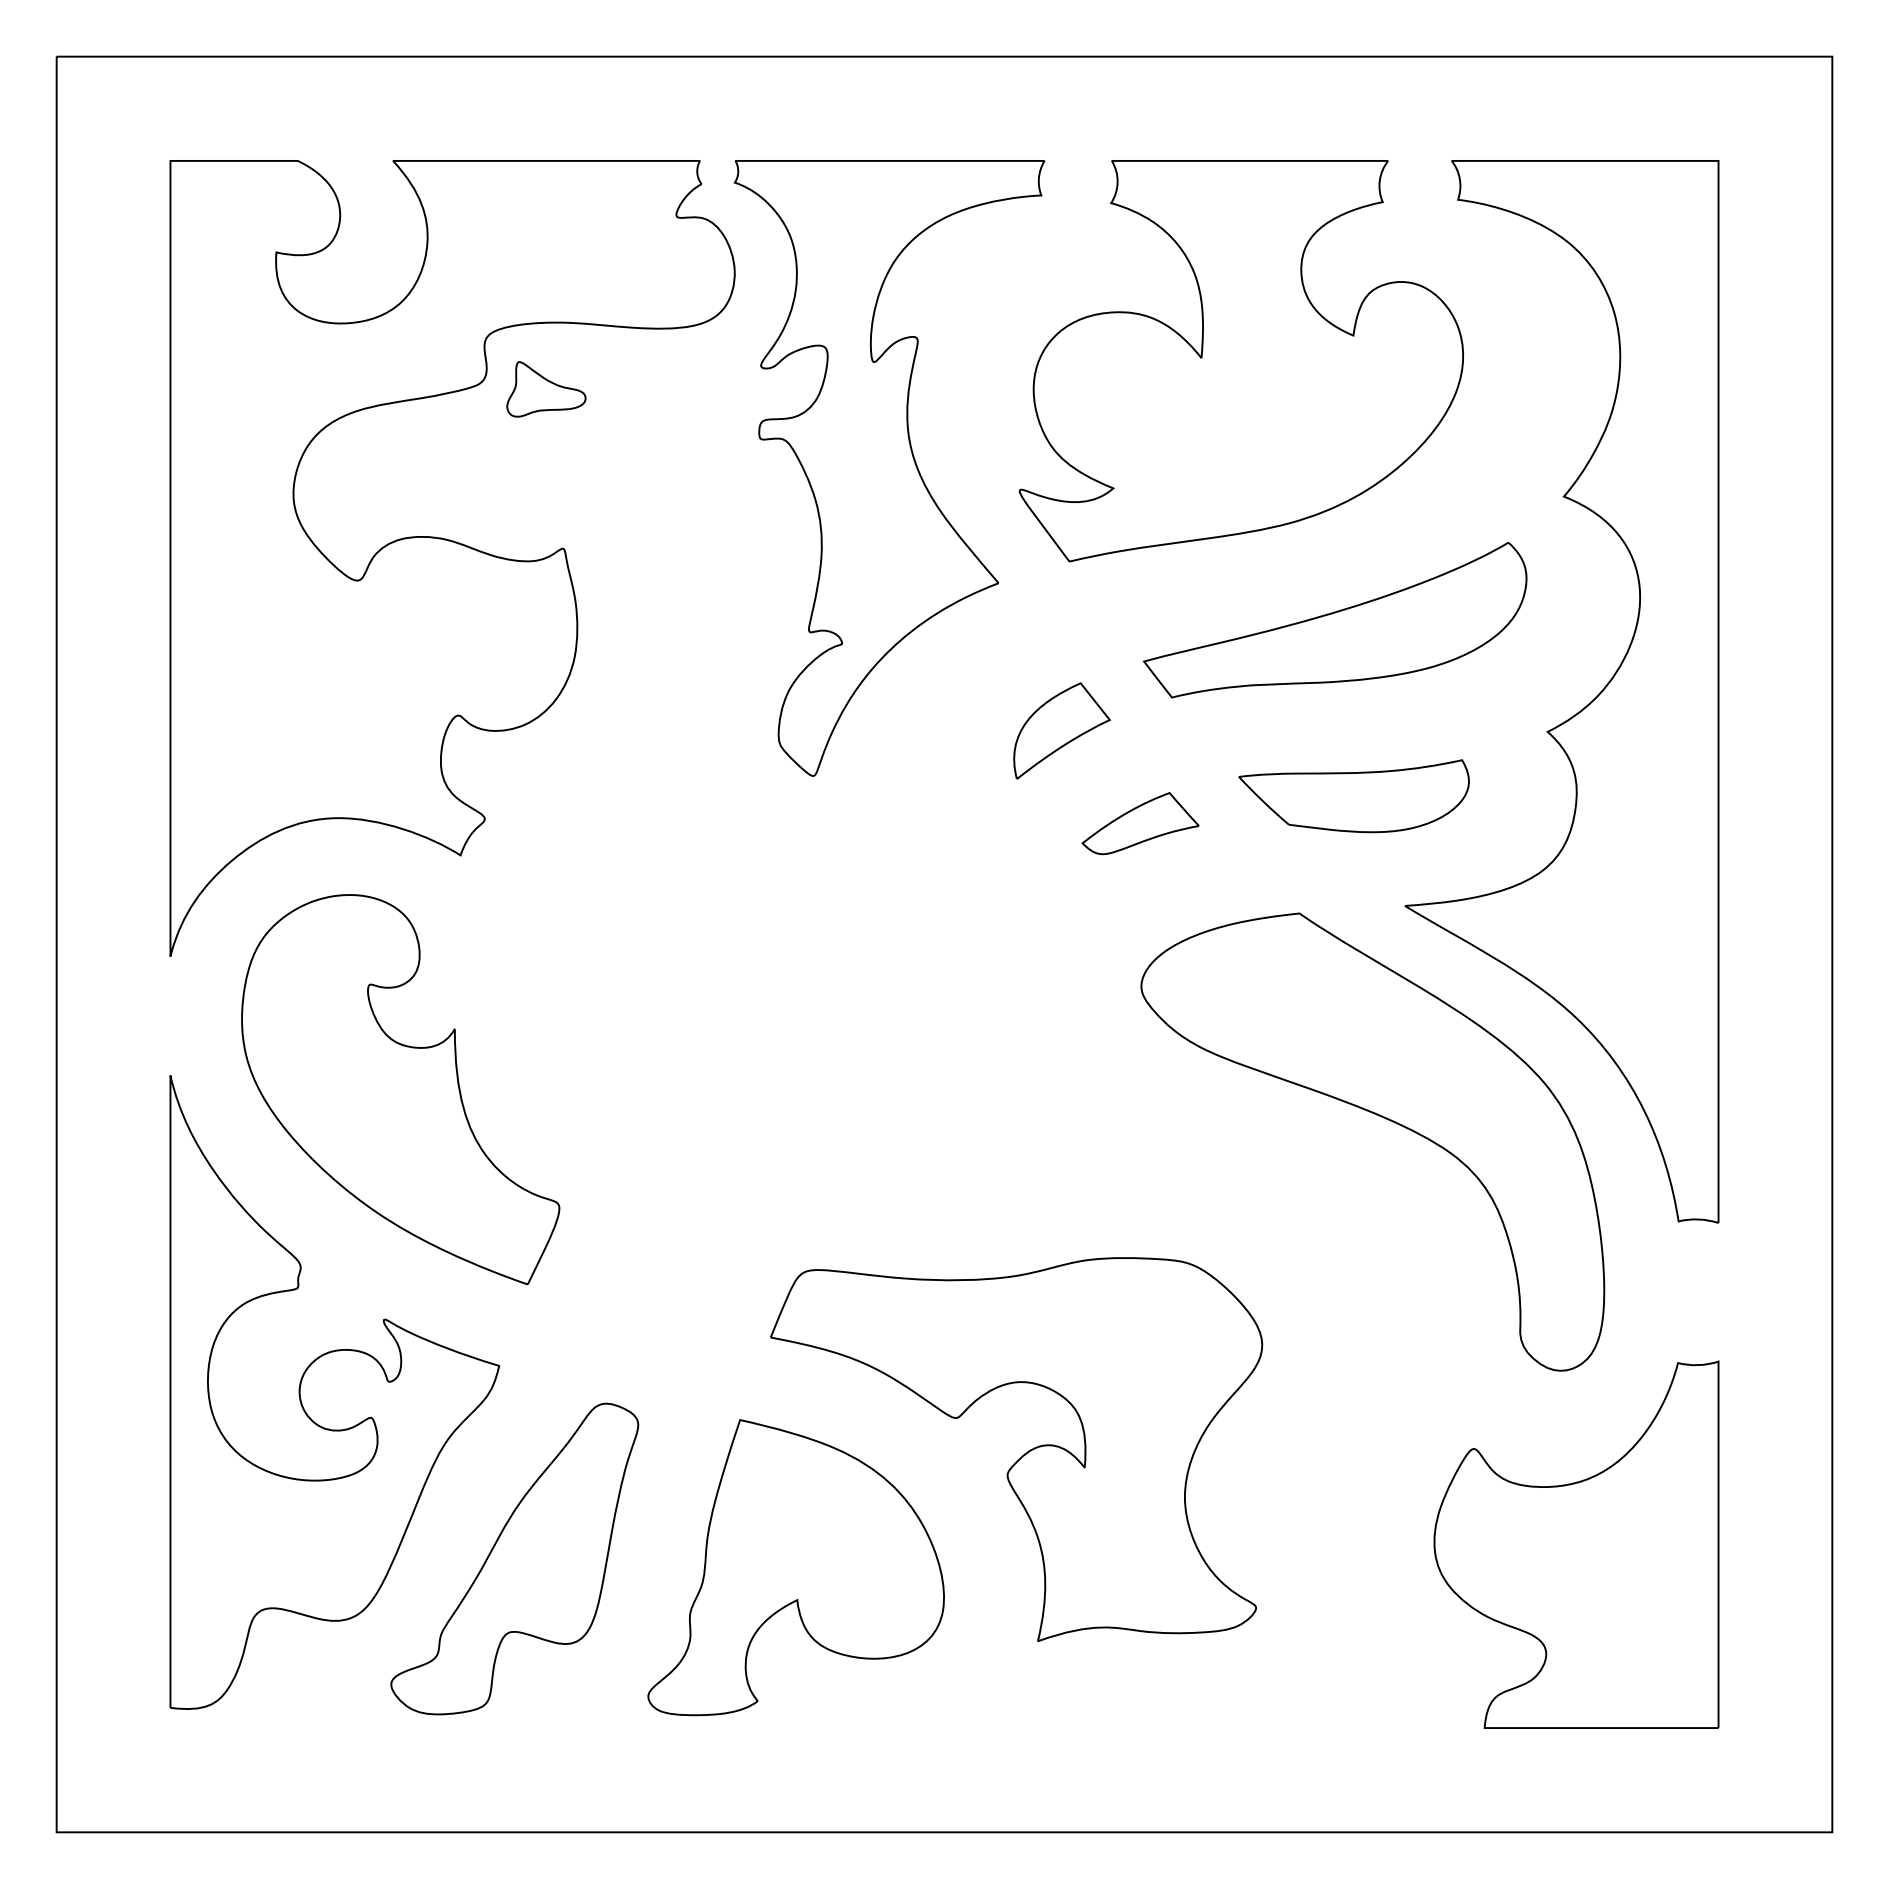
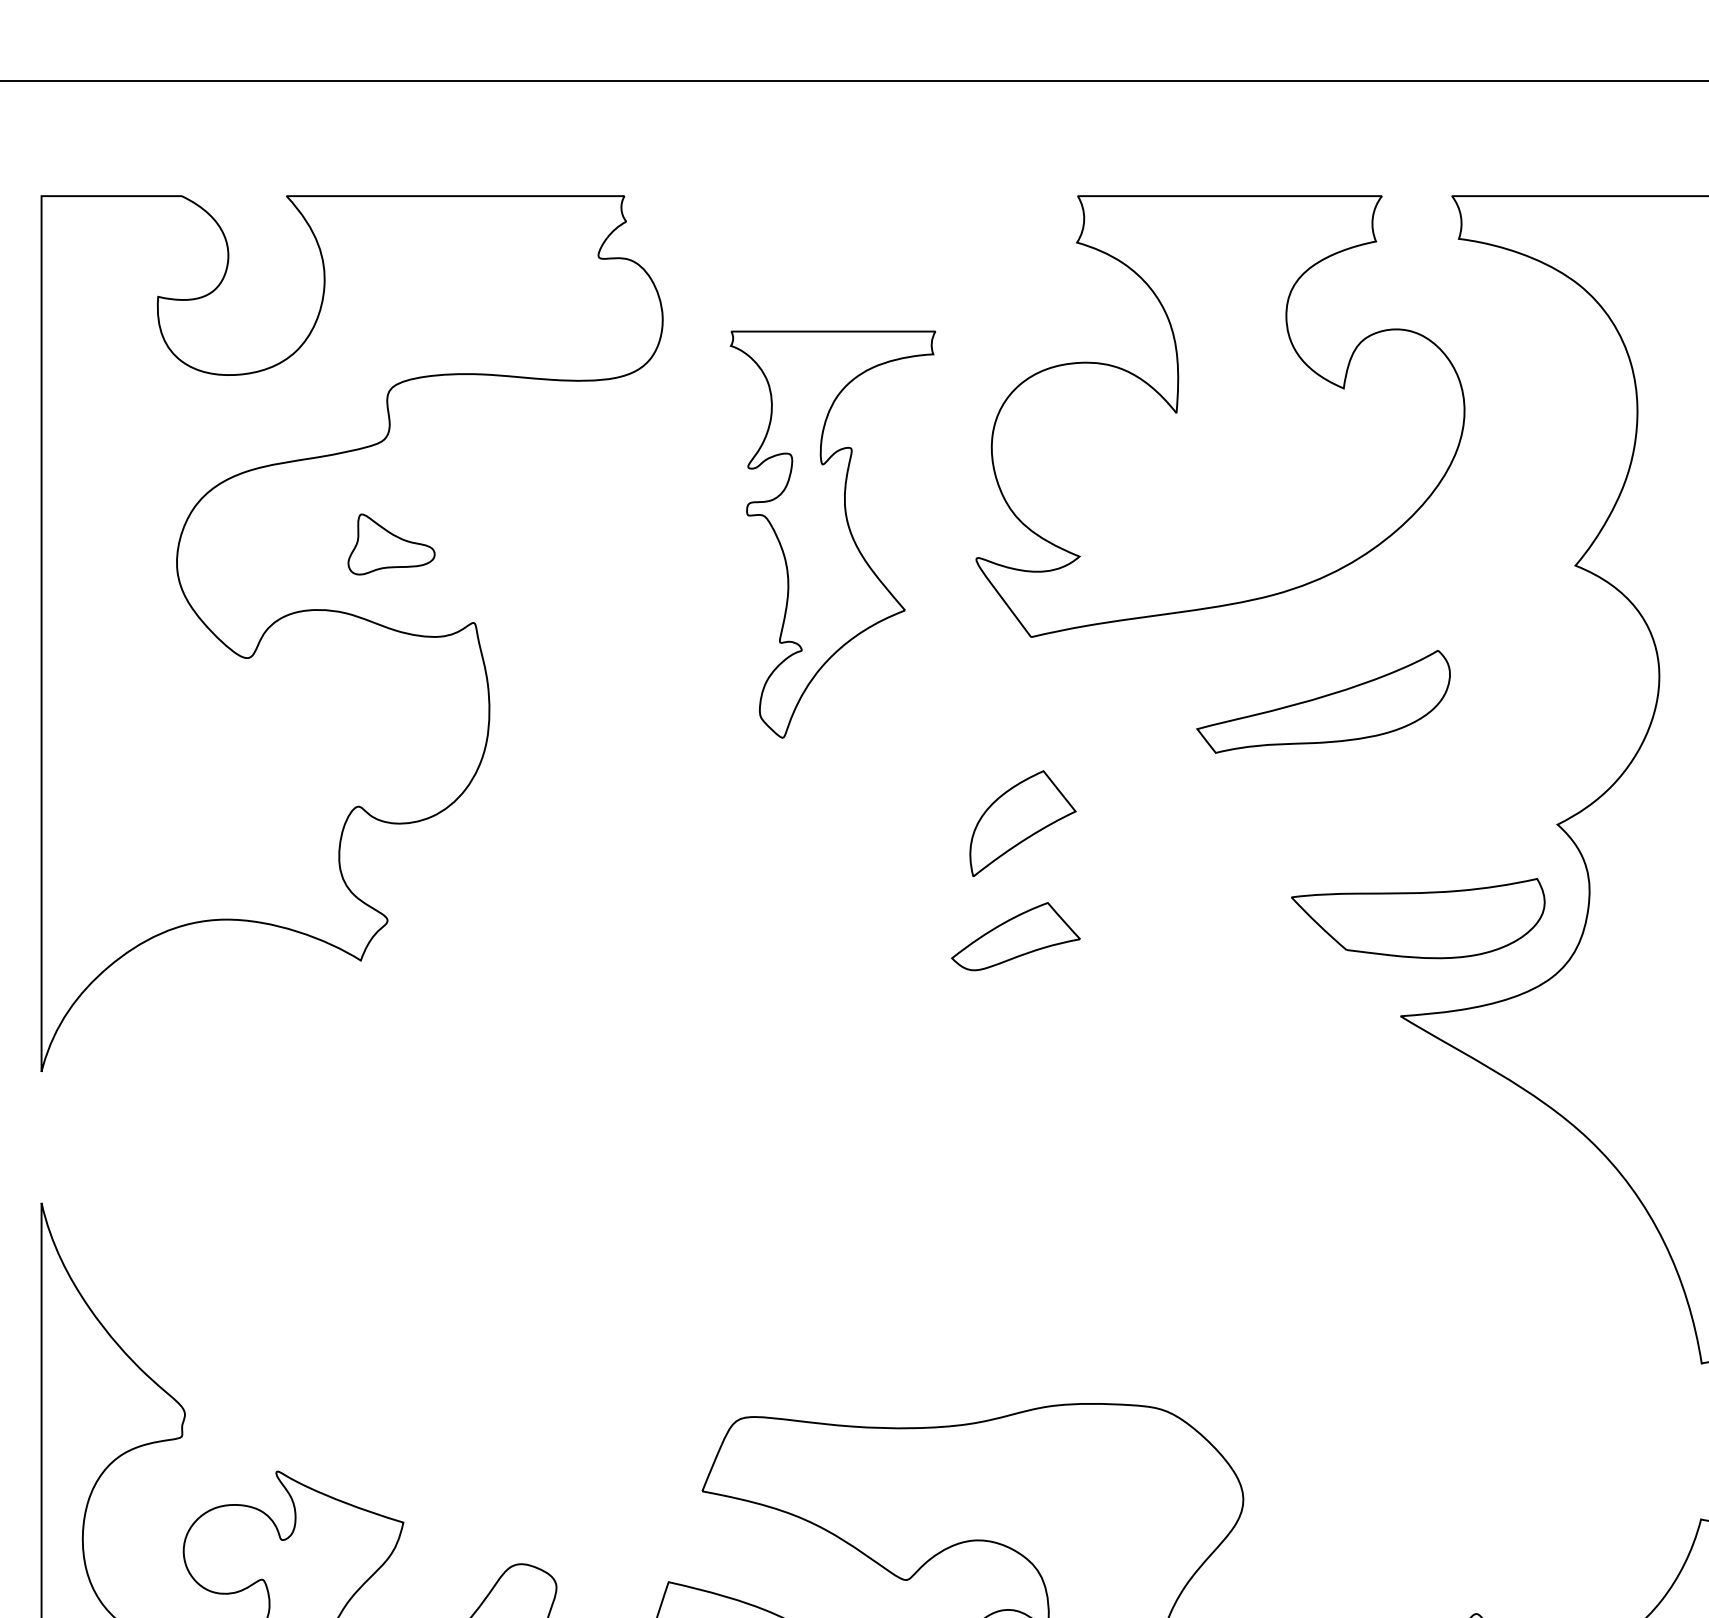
part: (546, 389) -> (391, 544), moved
part: (889, 468) -> (833, 534), size x0.6
part: (1334, 620) -> (1322, 702), size x0.6
part: (1353, 796) -> (1417, 918), moved
part: (1140, 823) -> (1015, 936), moved
part: (400, 1089) -> (294, 1218), removed
part: (1383, 1118) -> (1376, 1250), removed

